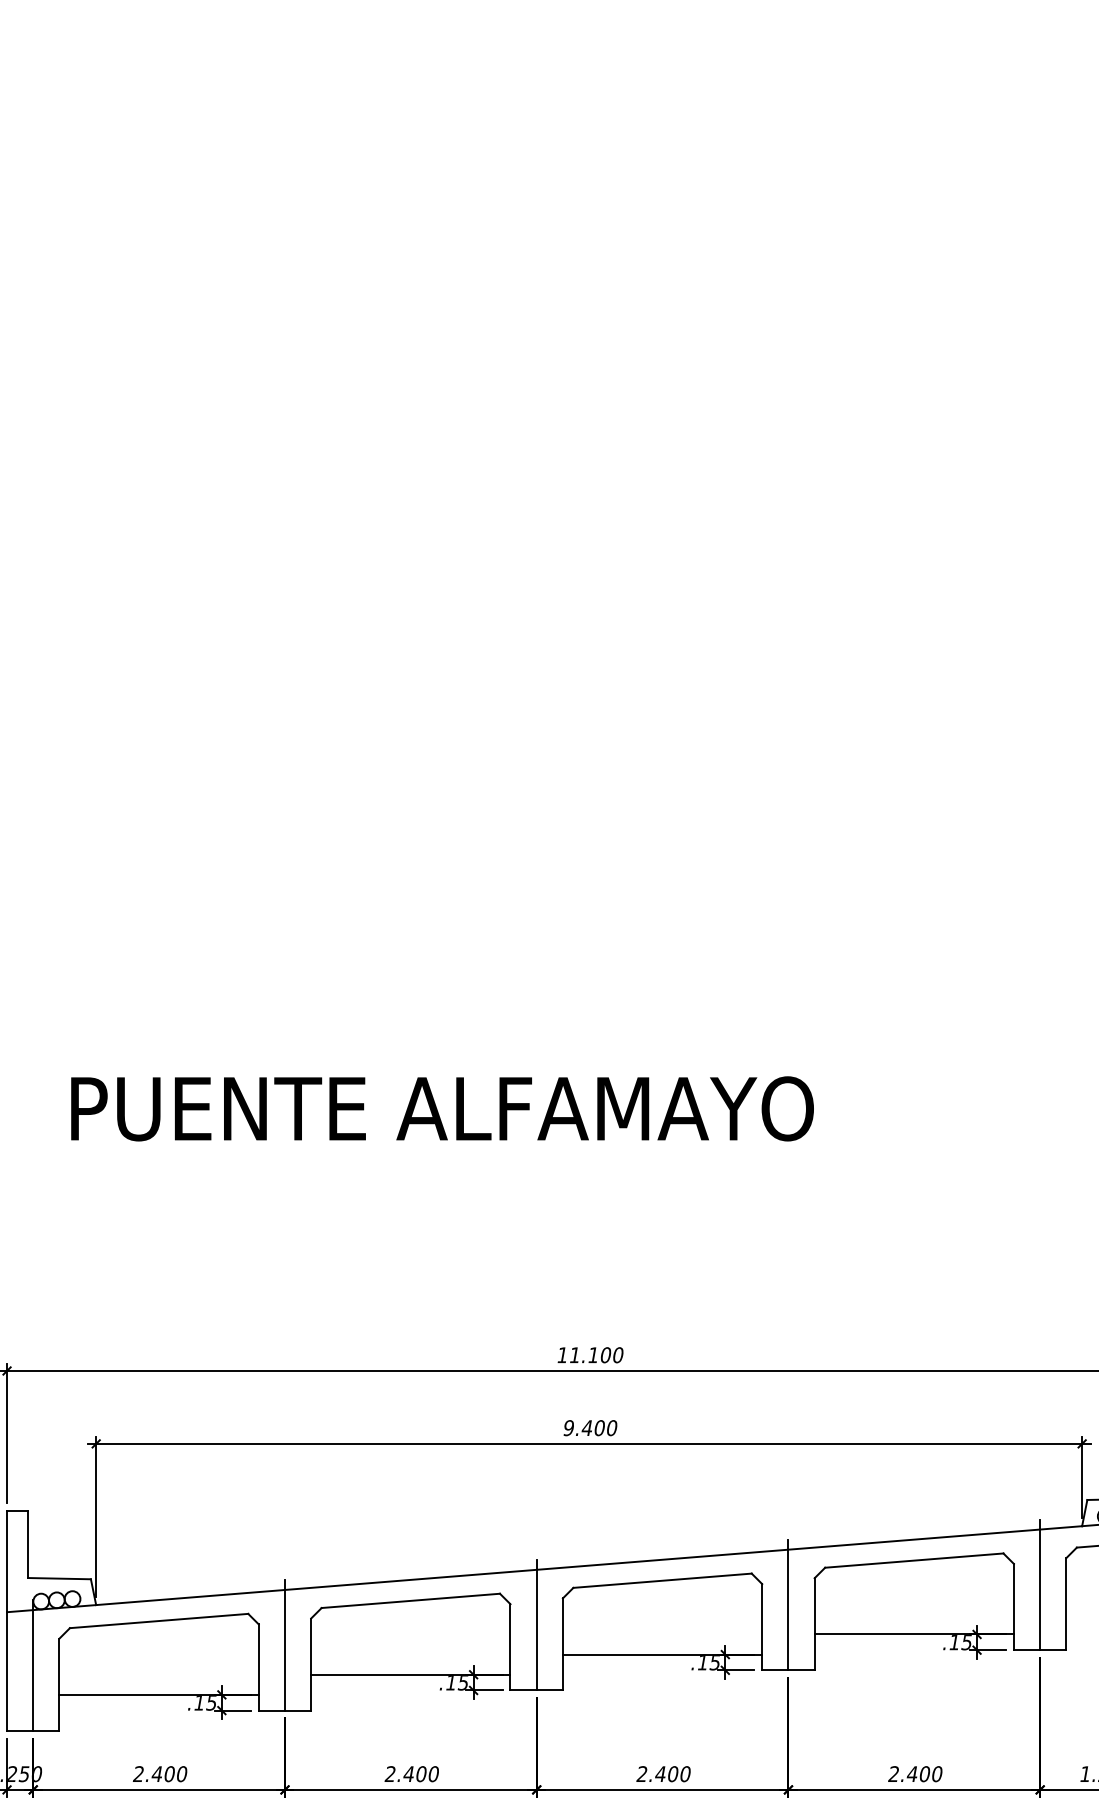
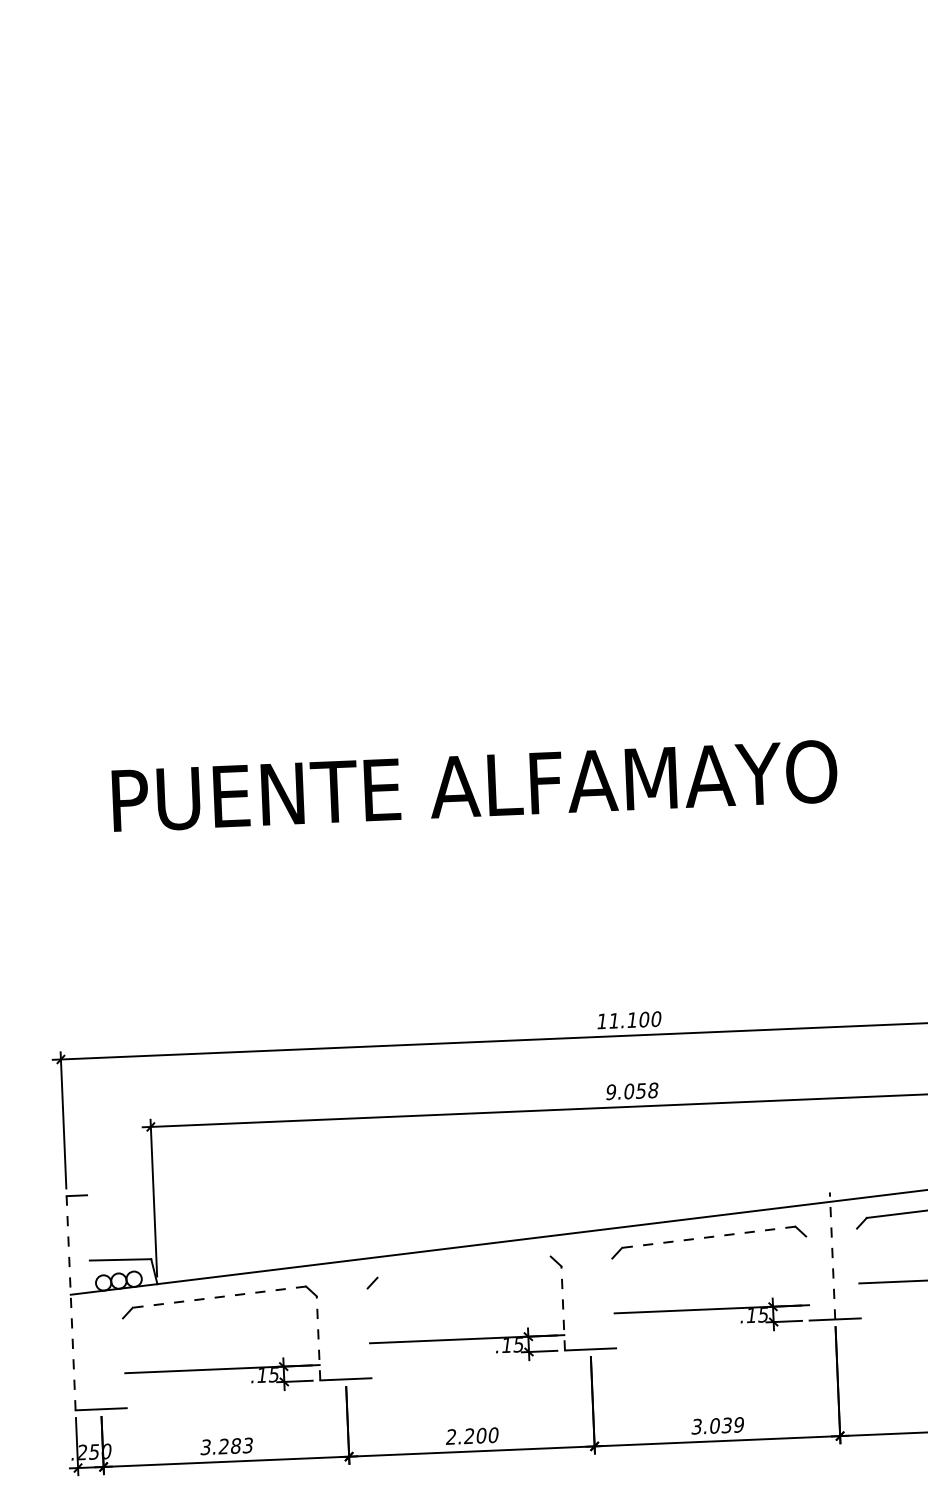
text: (599, 1428) -> (641, 1091), 9.400 -> 9.058
line: (28, 1544) -> (88, 1227), removed
line: (662, 1580) -> (708, 1237), solid -> dashed
line: (410, 1600) -> (463, 1266), removed
line: (788, 1604) -> (832, 1255), solid -> dashed
line: (7, 1620) -> (71, 1302), solid -> dashed
line: (158, 1621) -> (218, 1297), solid -> dashed
line: (814, 1624) -> (858, 1273), removed
line: (536, 1625) -> (587, 1286), removed
line: (762, 1627) -> (808, 1278), removed
line: (562, 1644) -> (613, 1303), removed
line: (284, 1645) -> (342, 1315), removed
line: (510, 1646) -> (563, 1307), solid -> dashed
line: (311, 1664) -> (369, 1333), removed
line: (33, 1665) -> (98, 1345), removed
line: (258, 1666) -> (318, 1337), solid -> dashed
line: (59, 1684) -> (124, 1363), removed
text: (408, 1773) -> (468, 1435), 2.400 -> 2.200
text: (159, 1774) -> (226, 1446), 2.400 -> 3.283
text: (663, 1774) -> (717, 1426), 2.400 -> 3.039

